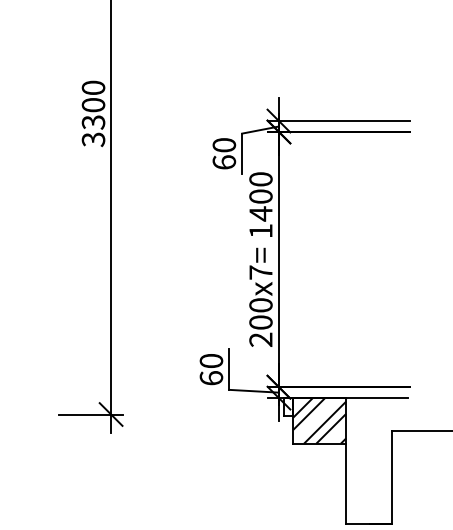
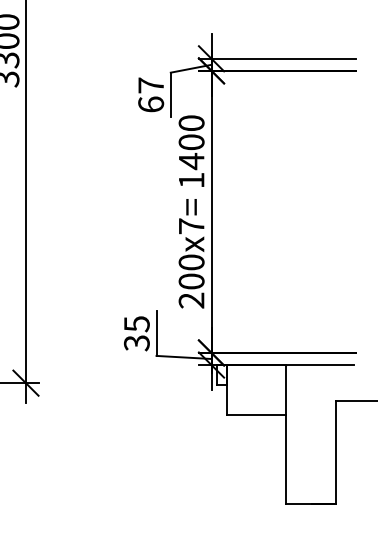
text: (224, 145) -> (151, 85), 60 -> 67
text: (211, 369) -> (136, 333), 60 -> 35
hatch: (319, 420) -> (256, 389), removed

